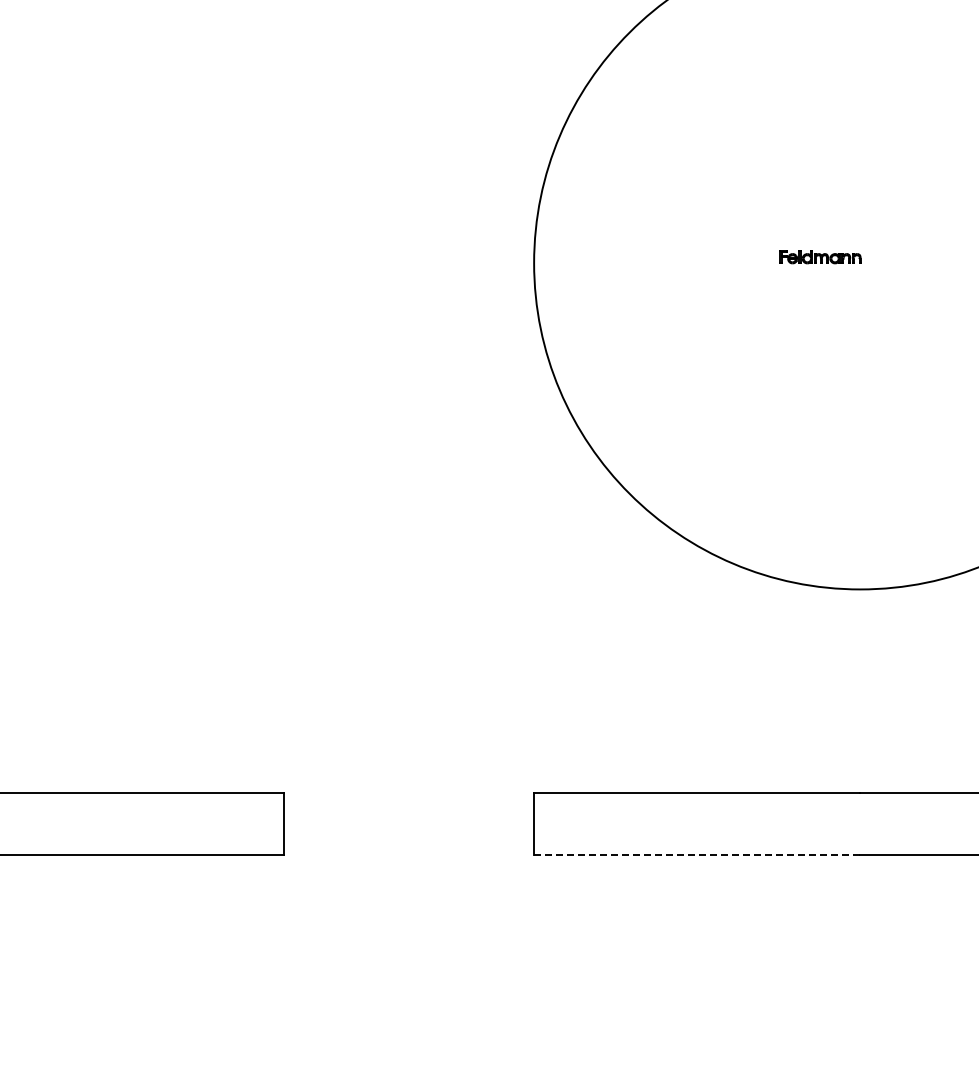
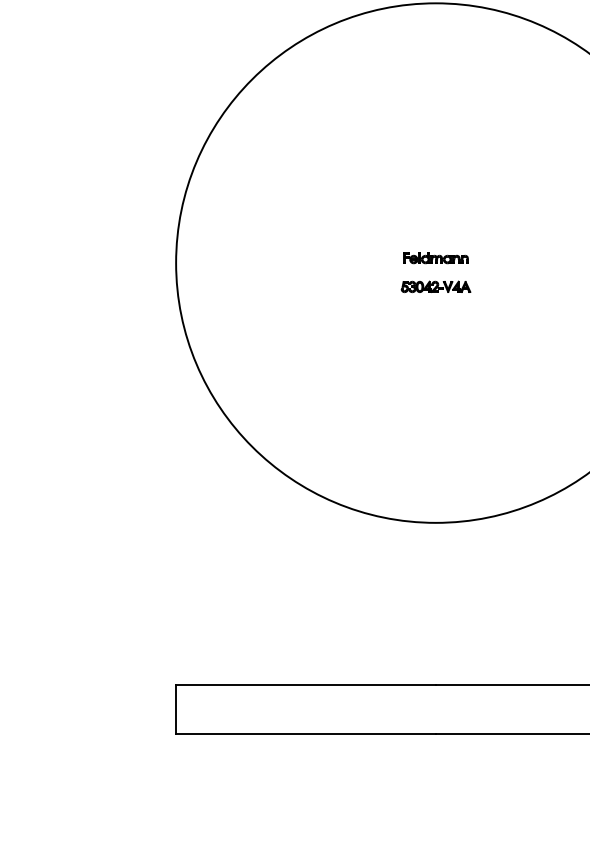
part: (820, 257) -> (435, 258), moved
part: (860, 292) -> (435, 286), added
line: (697, 854) -> (306, 733), dashed -> solid

